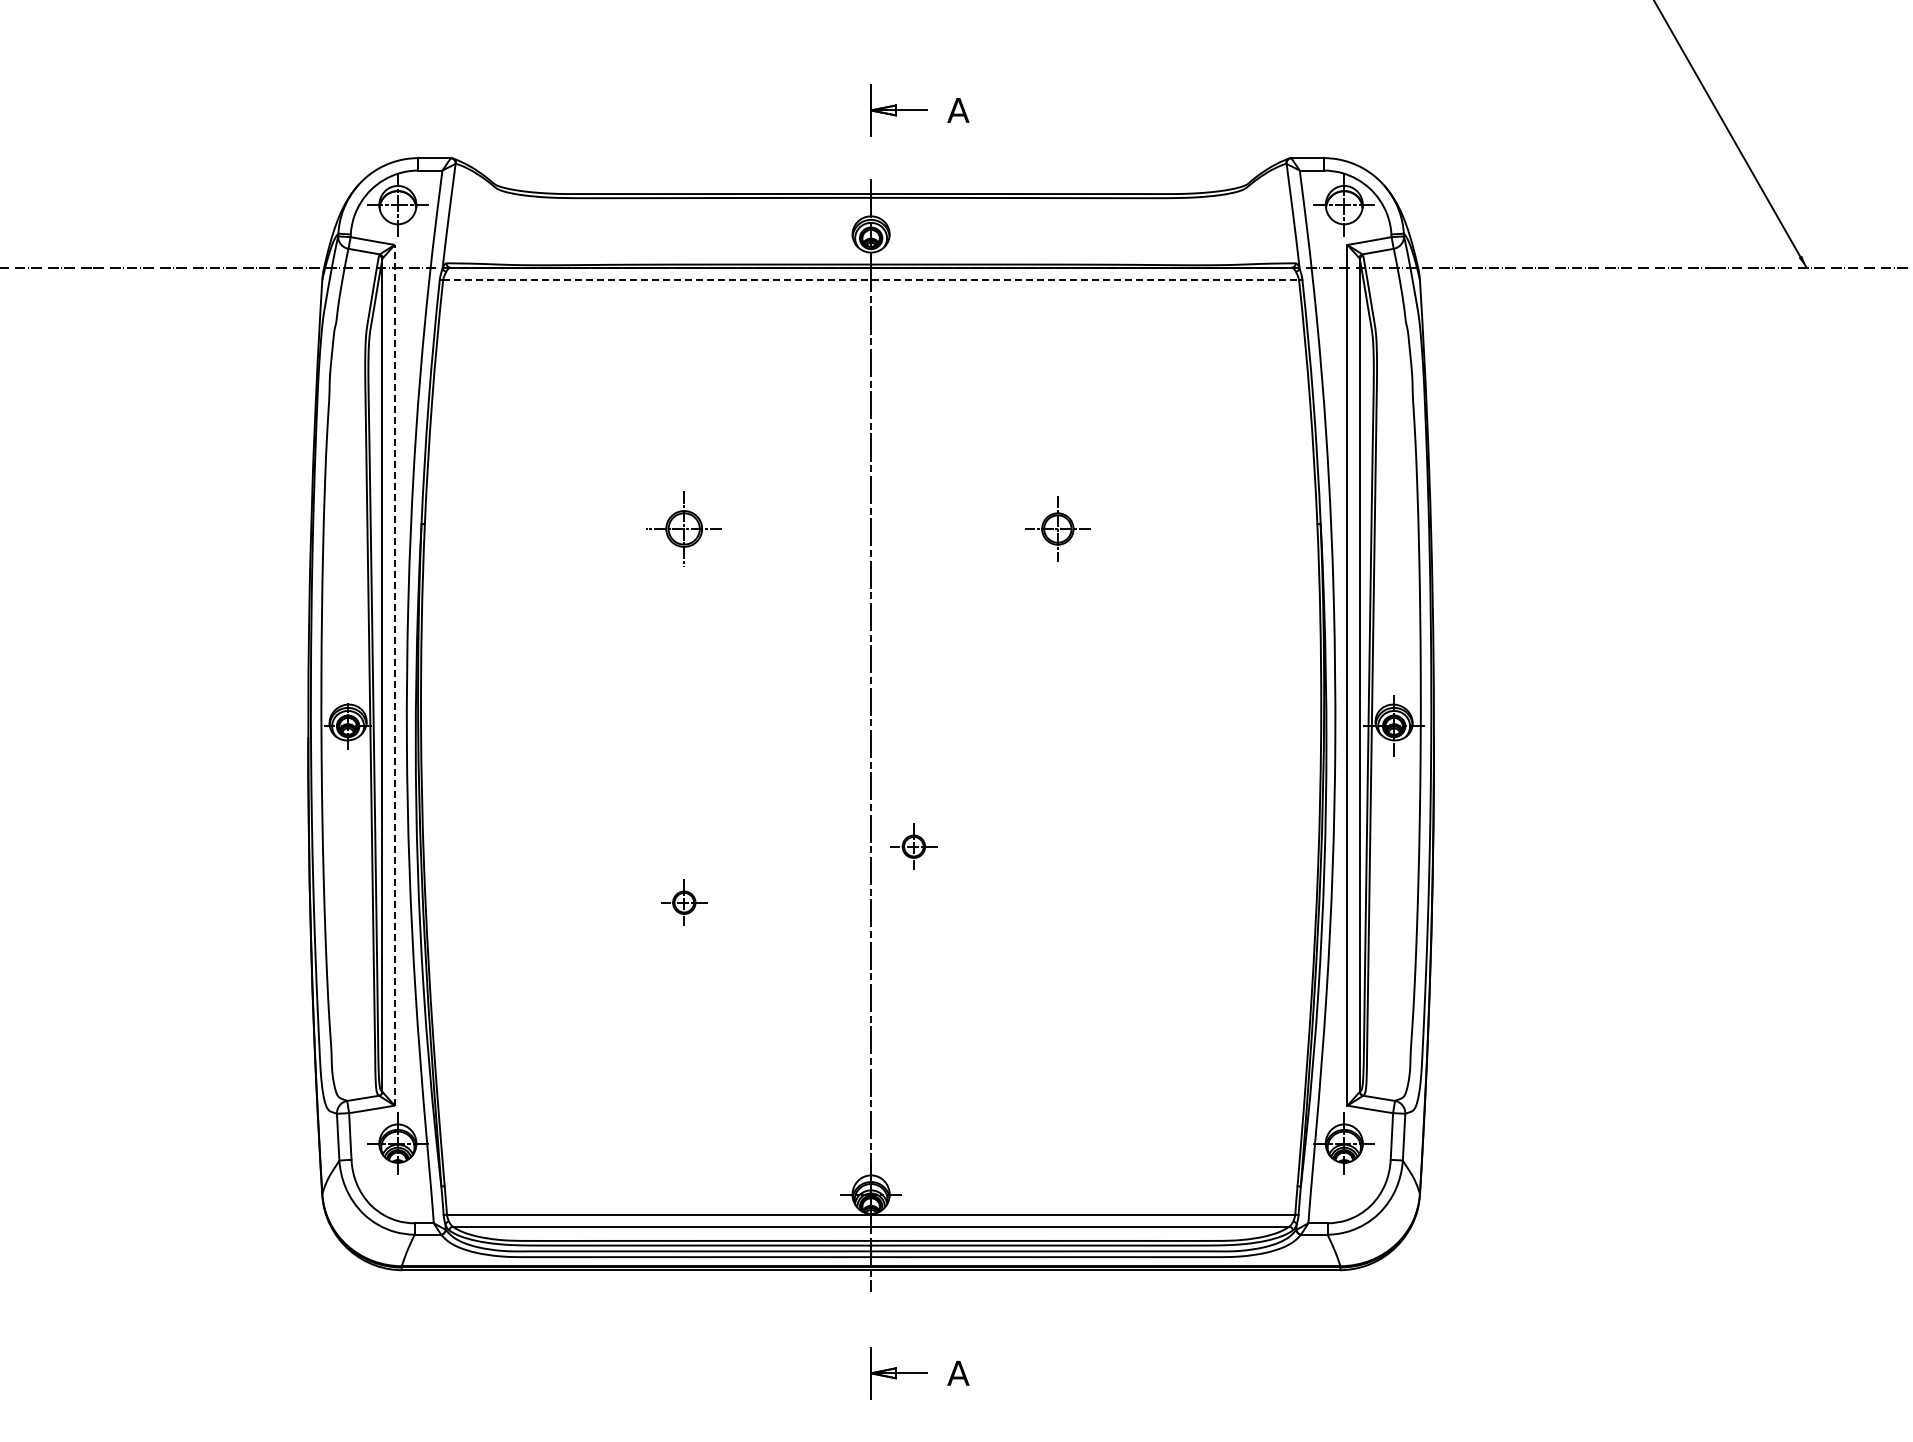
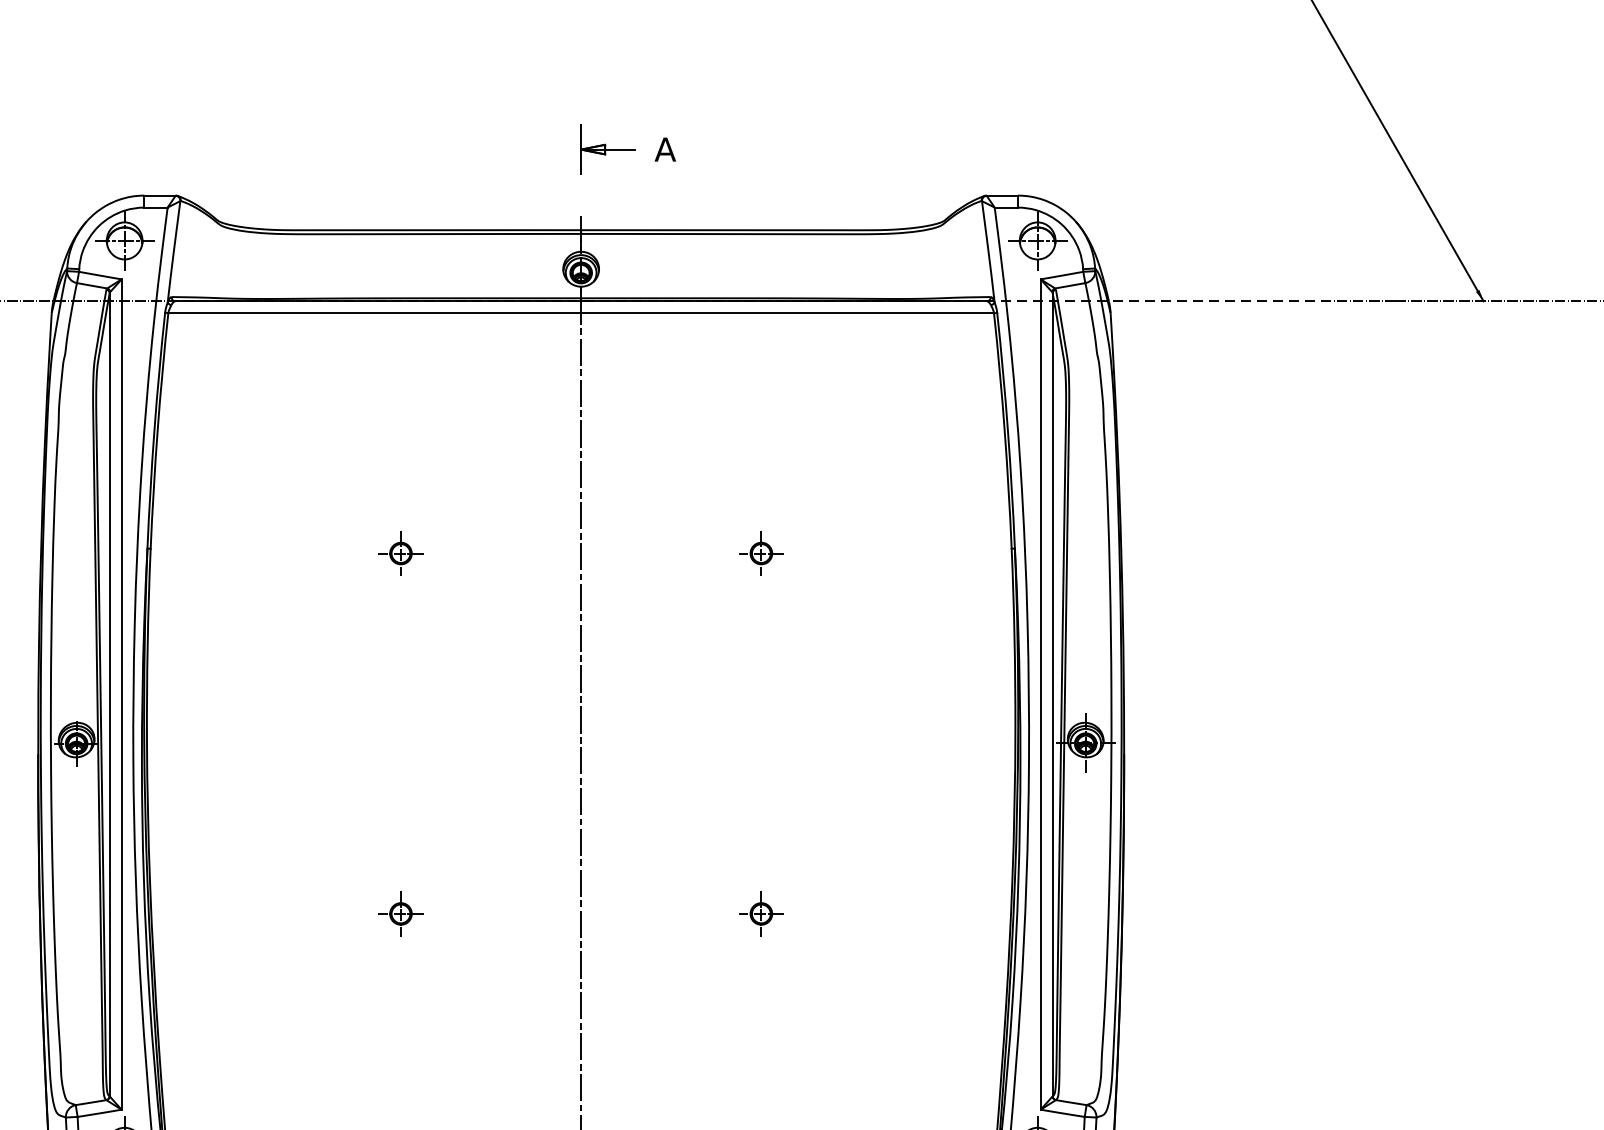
line: (871, 280) -> (581, 313), dashed -> solid
part: (684, 529) -> (401, 553), size x0.62
part: (1057, 529) -> (760, 553), size x0.71
line: (394, 674) -> (121, 693), dashed -> solid
part: (913, 846) -> (760, 913), moved

